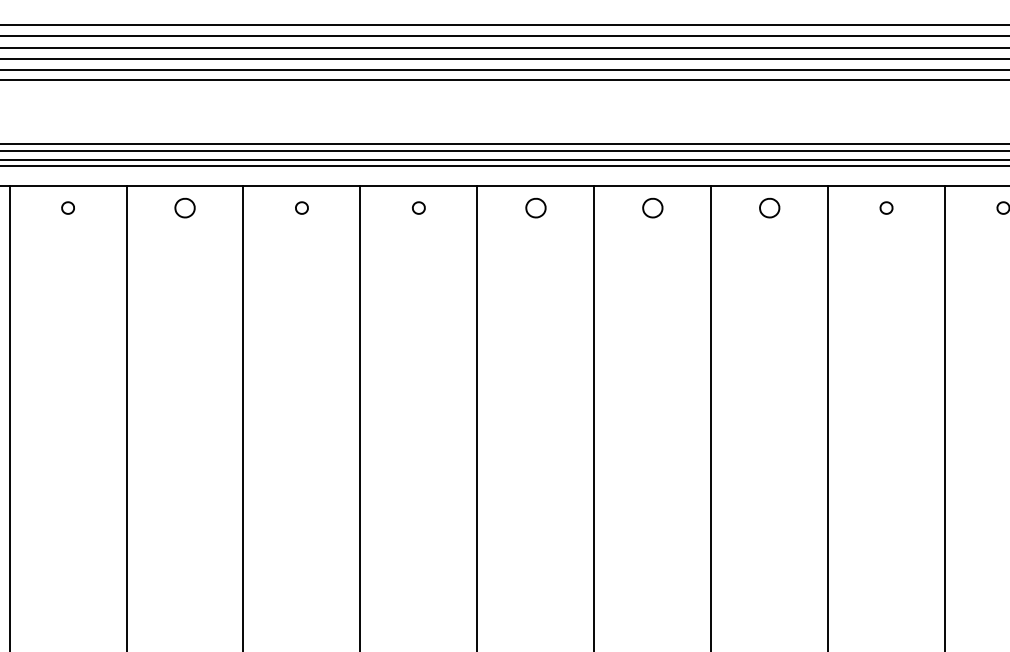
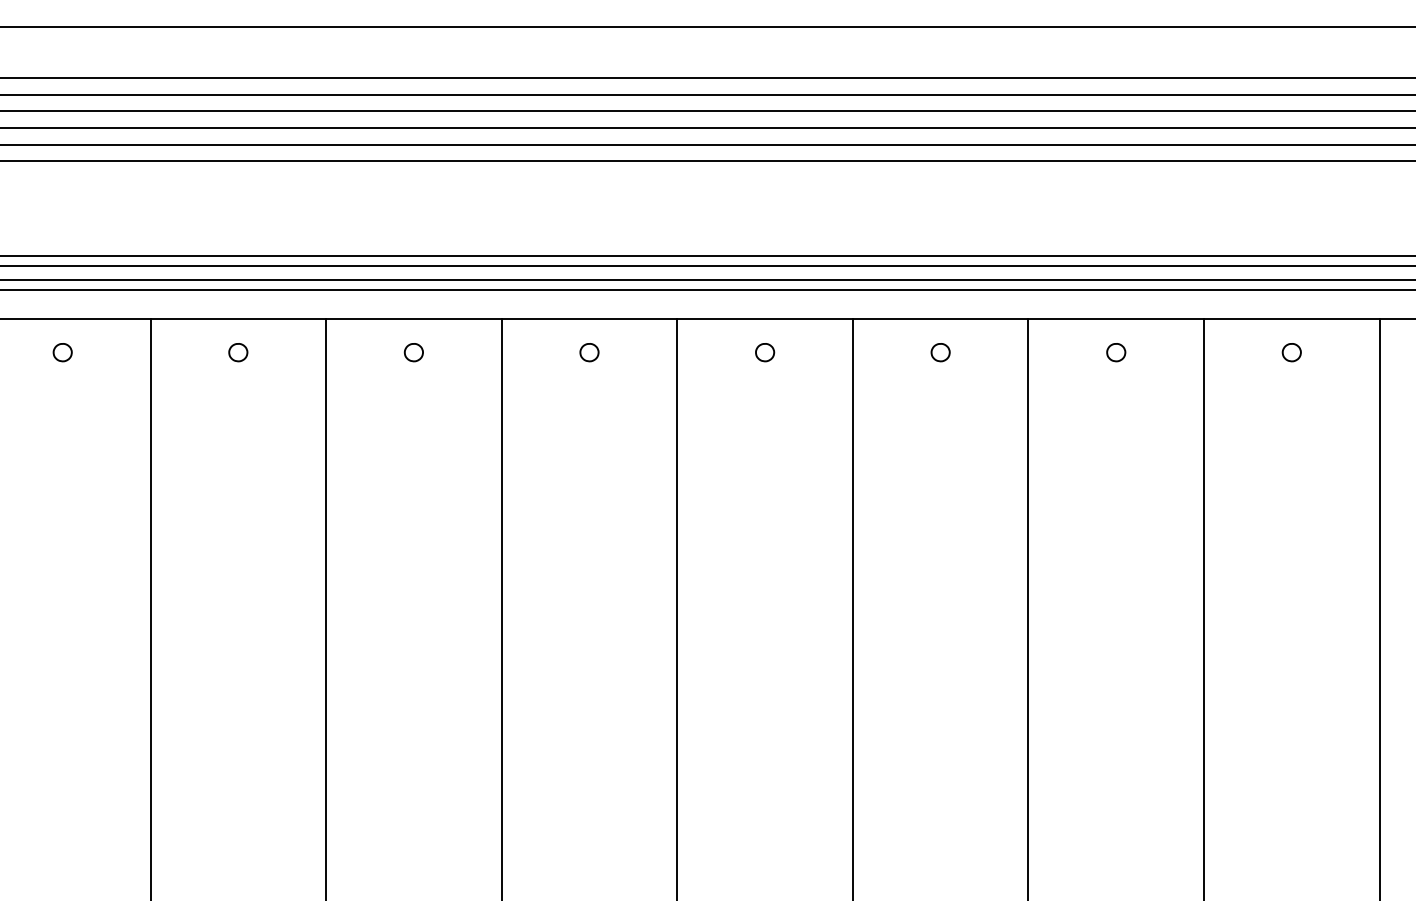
part: (184, 207) -> (237, 351), size x0.62
part: (535, 207) -> (764, 351), size x0.62
part: (652, 207) -> (940, 351), size x0.62
part: (769, 207) -> (1116, 351), size x0.62

